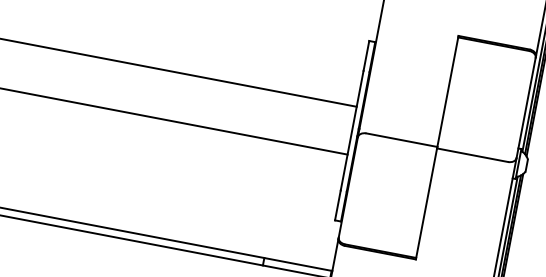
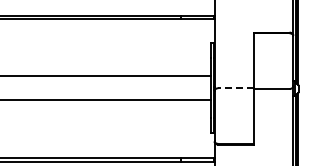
line: (402, 140) -> (236, 88), solid -> dashed

